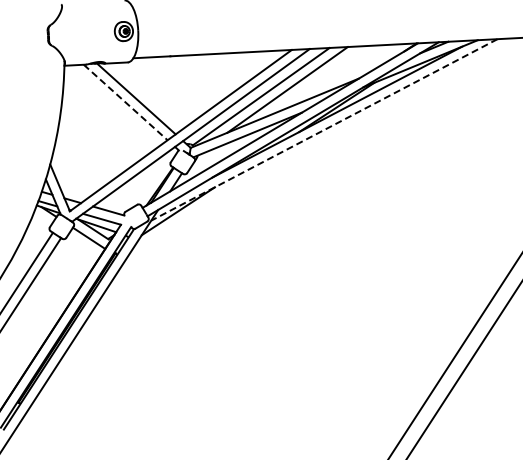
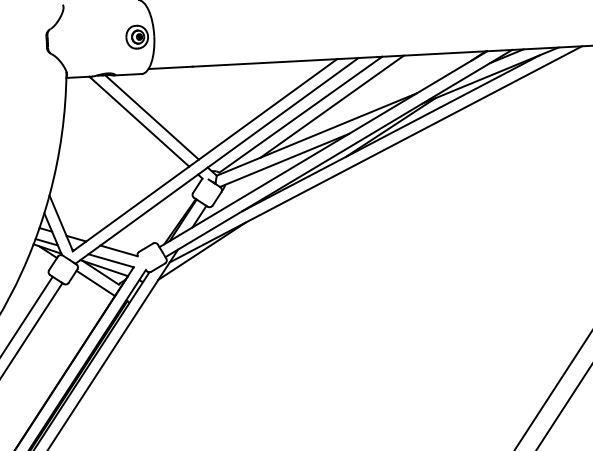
line: (126, 102) -> (140, 121), dashed -> solid
line: (323, 130) -> (374, 155), dashed -> solid

